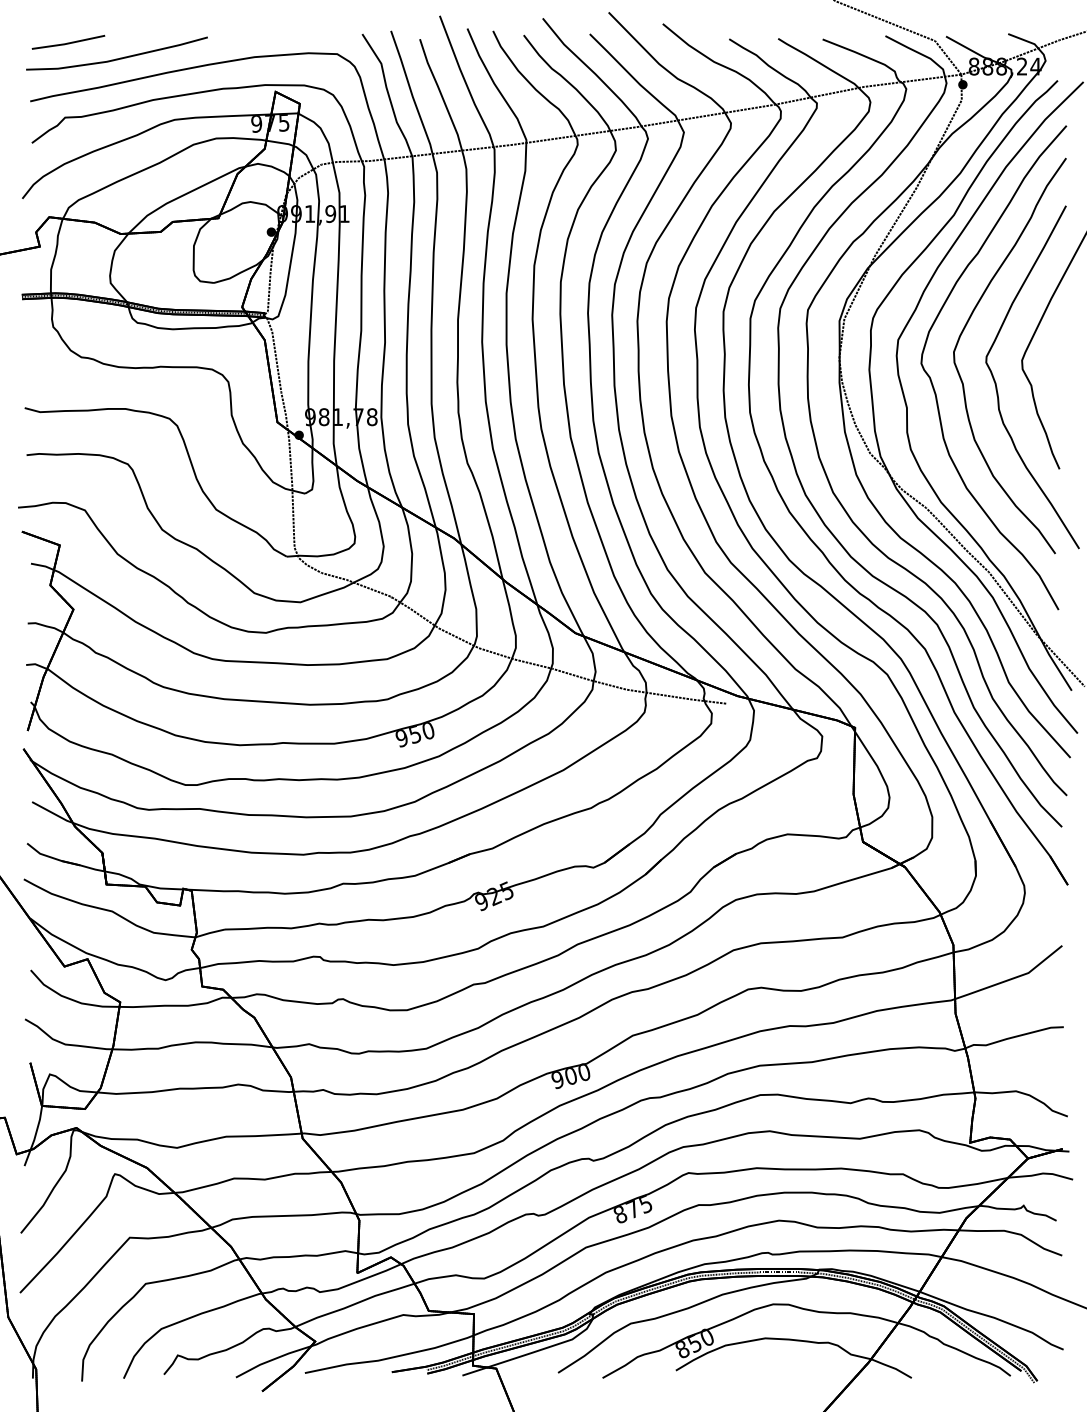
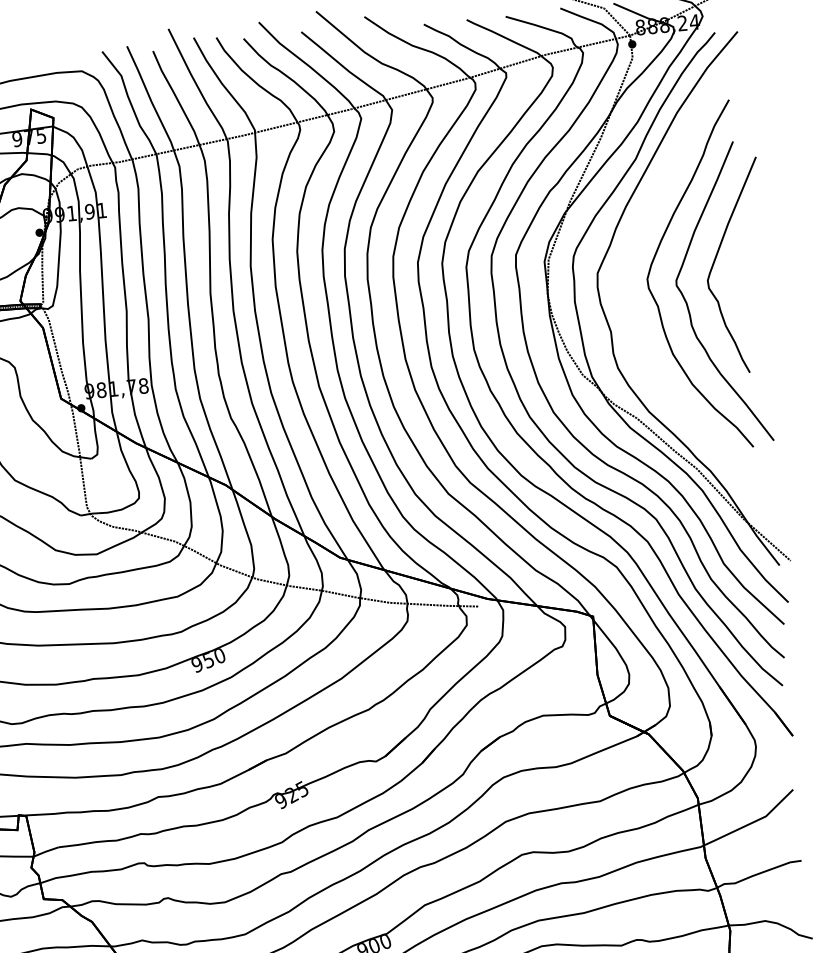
part: (934, 387) -> (633, 311), removed

